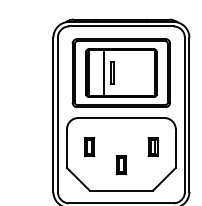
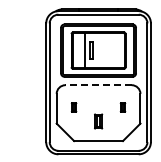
line: (121, 118) -> (98, 85), solid -> dashed
part: (88, 147) -> (73, 107), size x0.6
part: (152, 147) -> (122, 107), size x0.6

